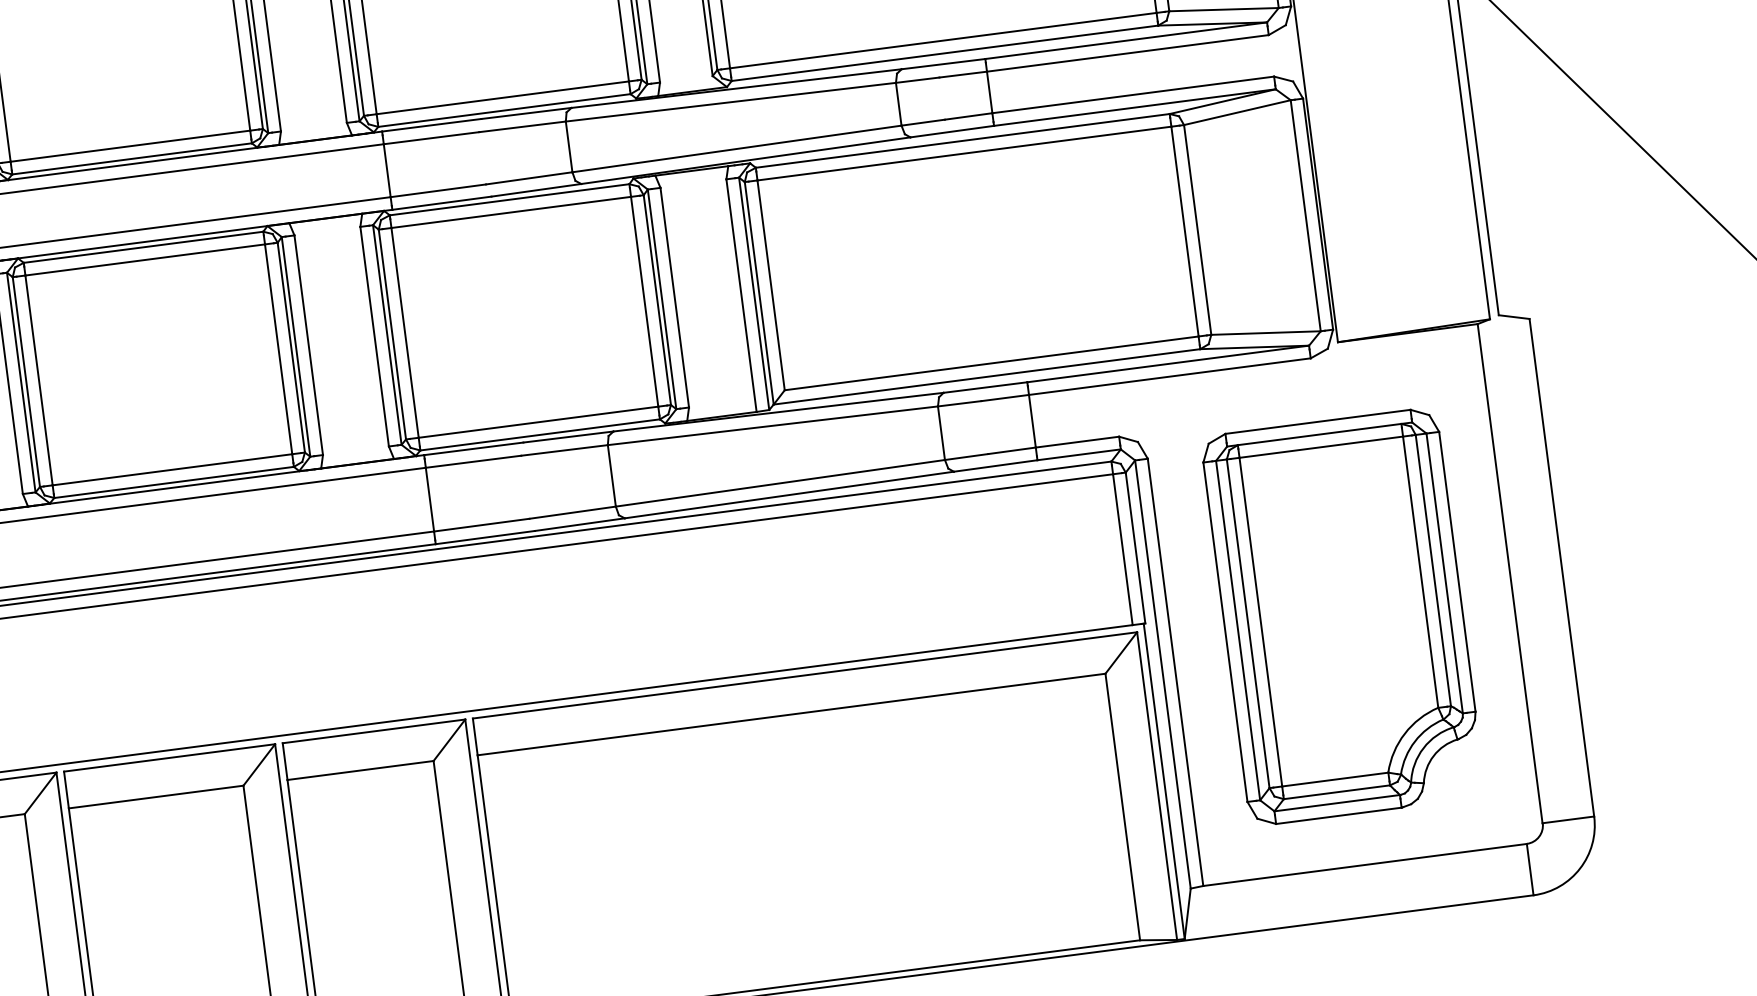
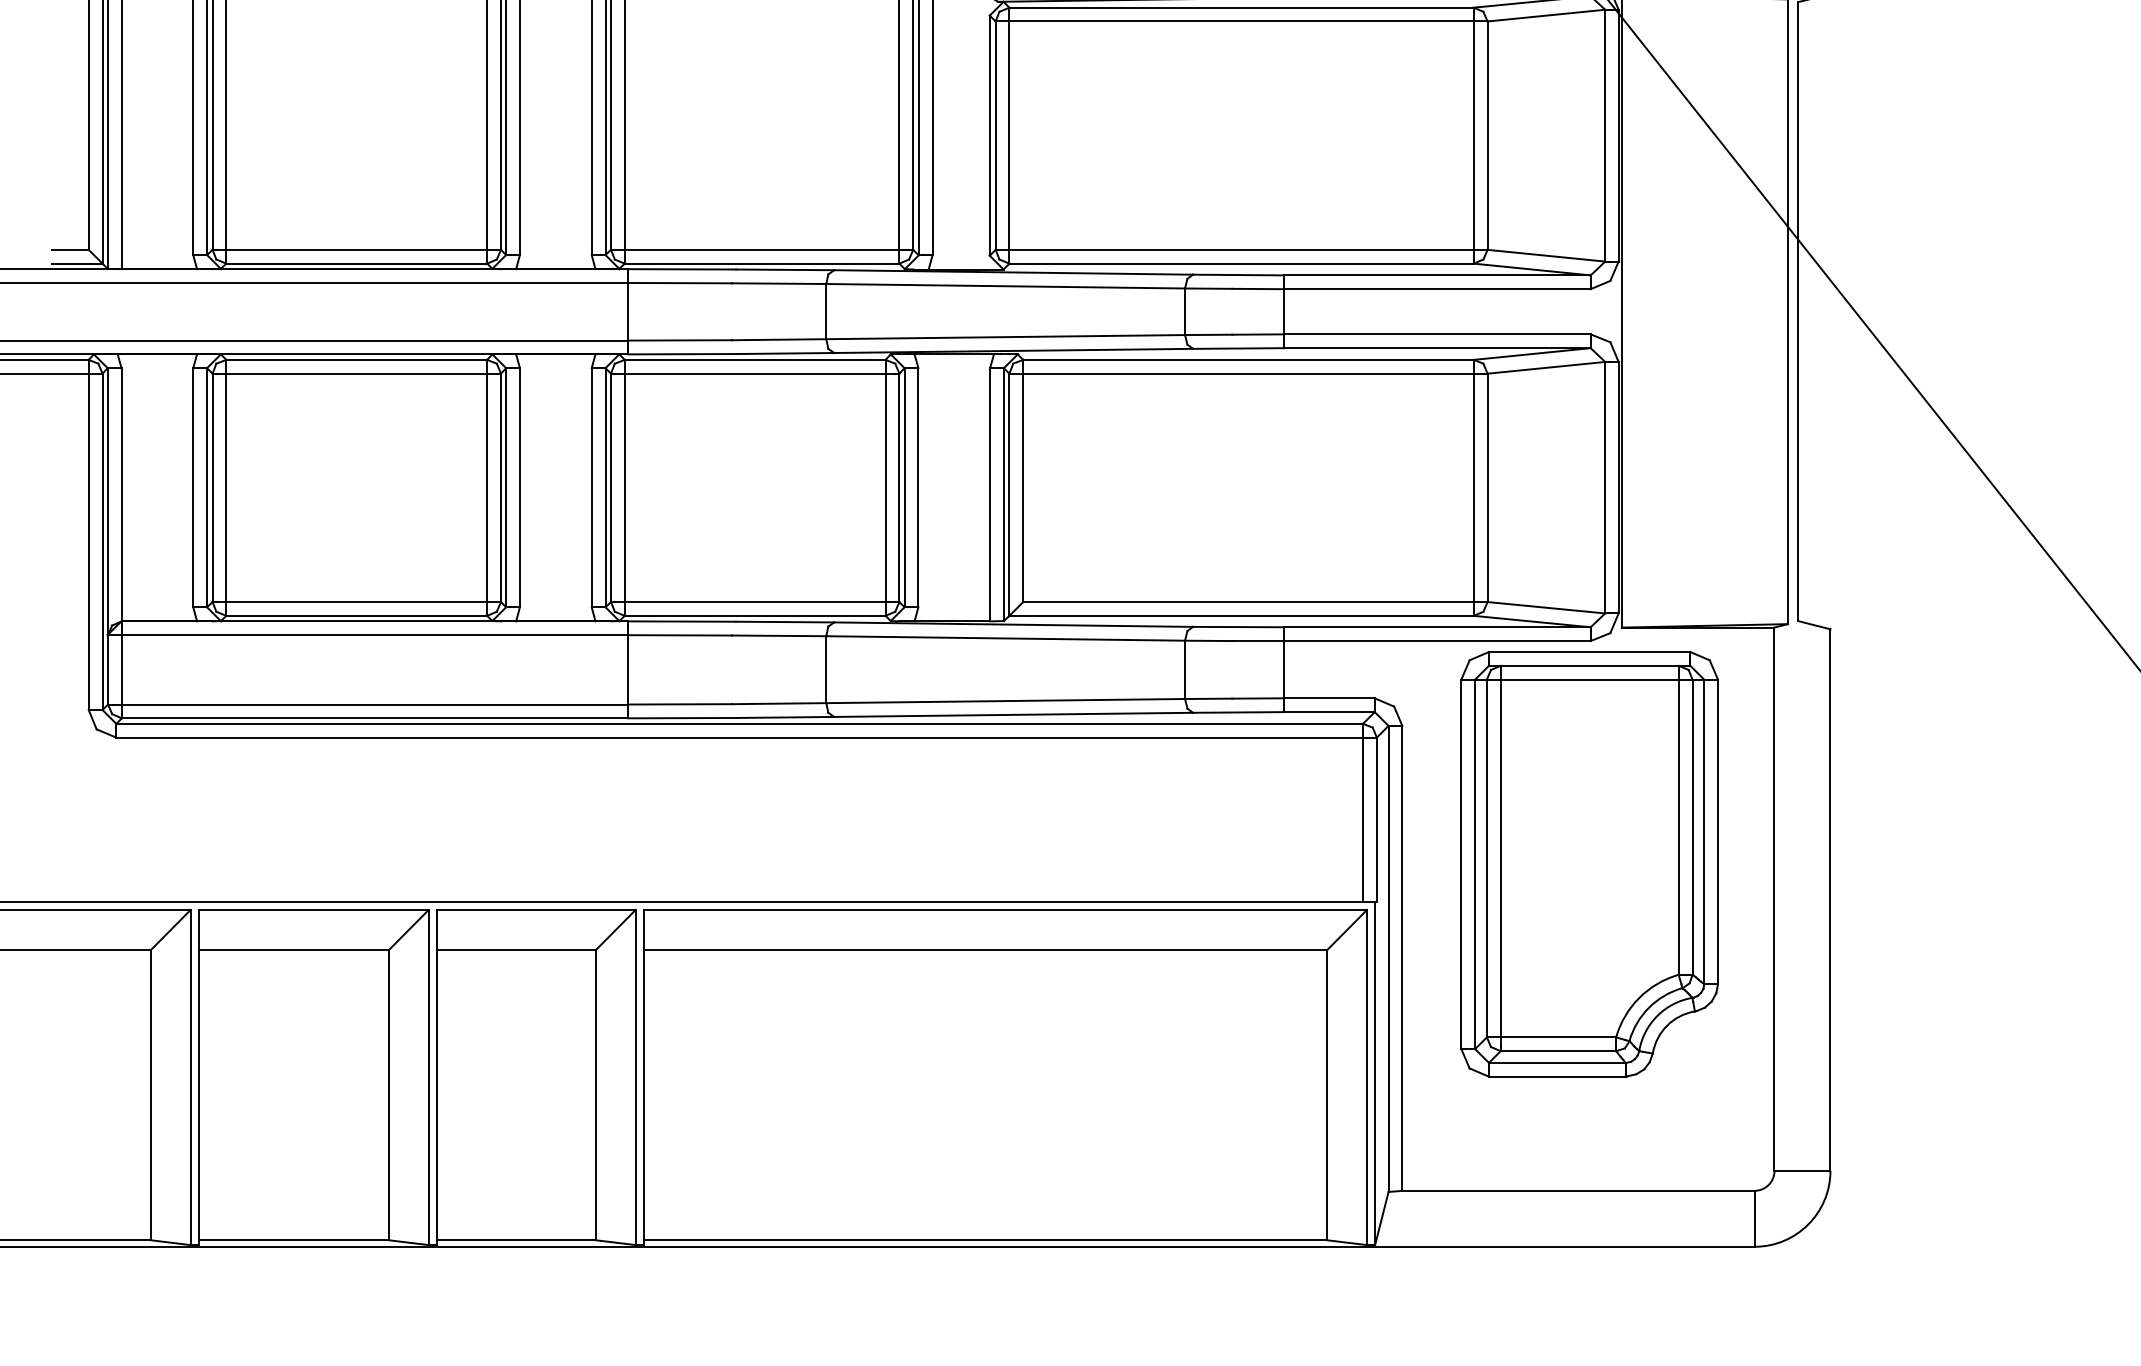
part: (1343, 617) -> (1589, 864), moved

